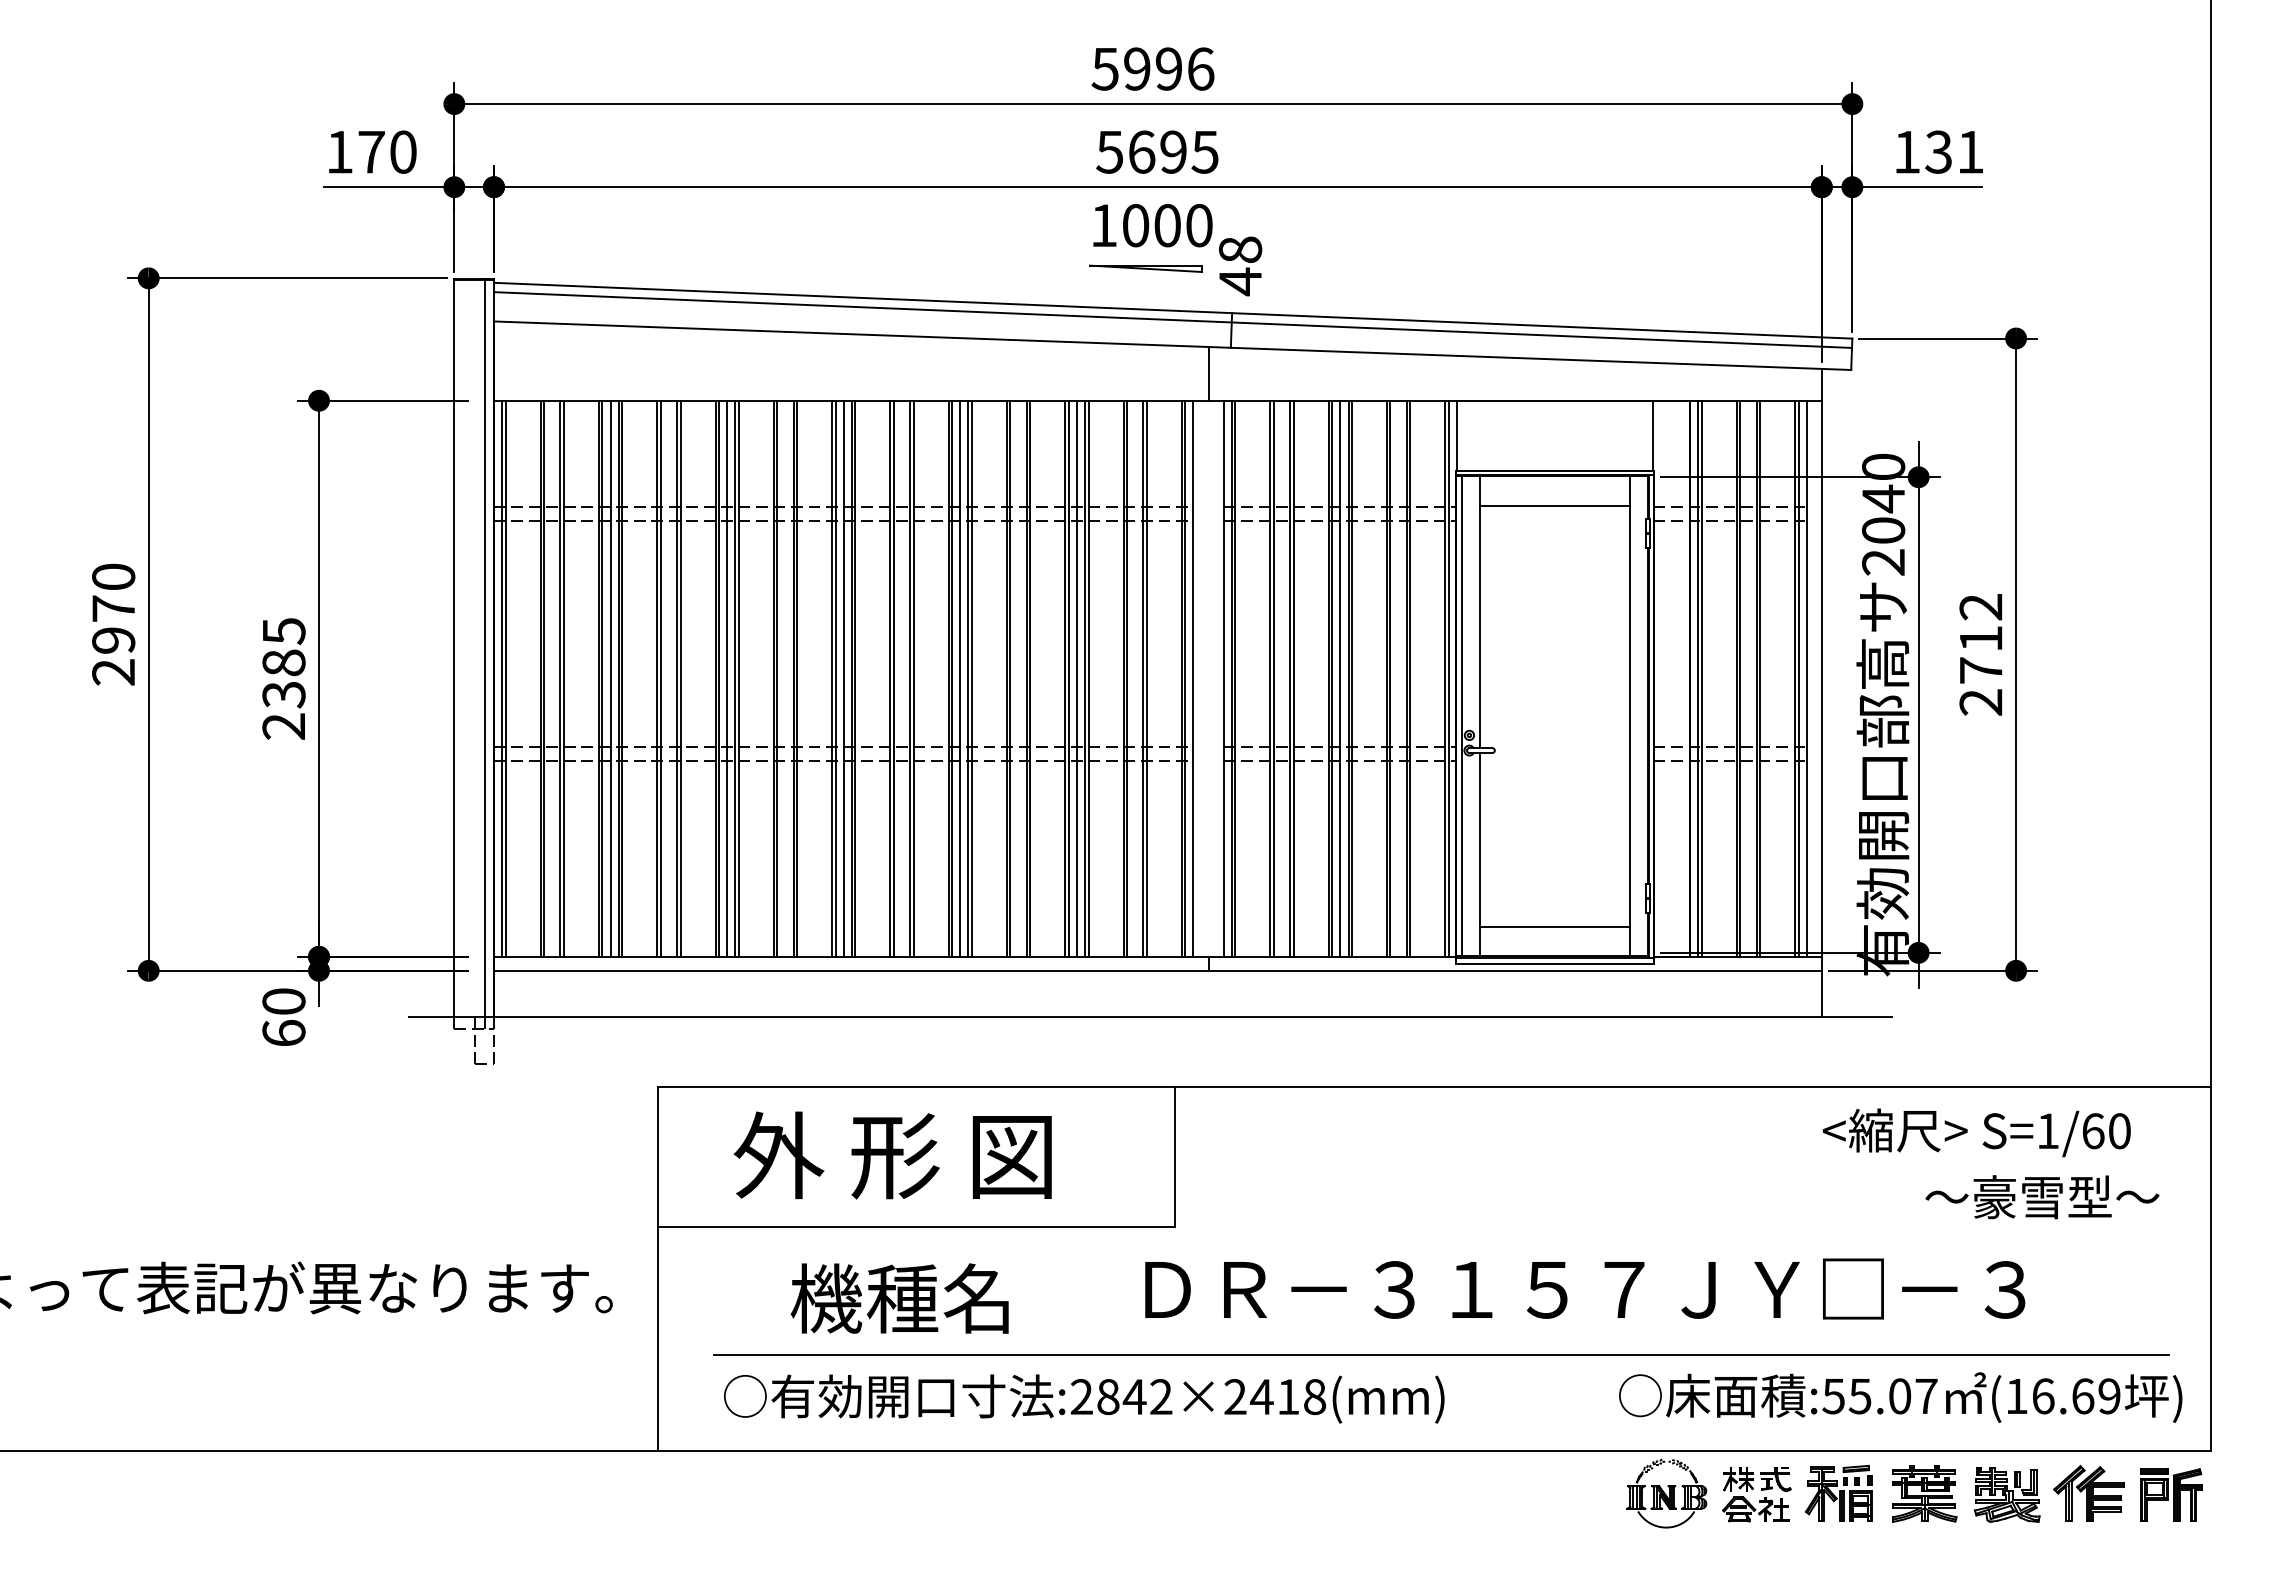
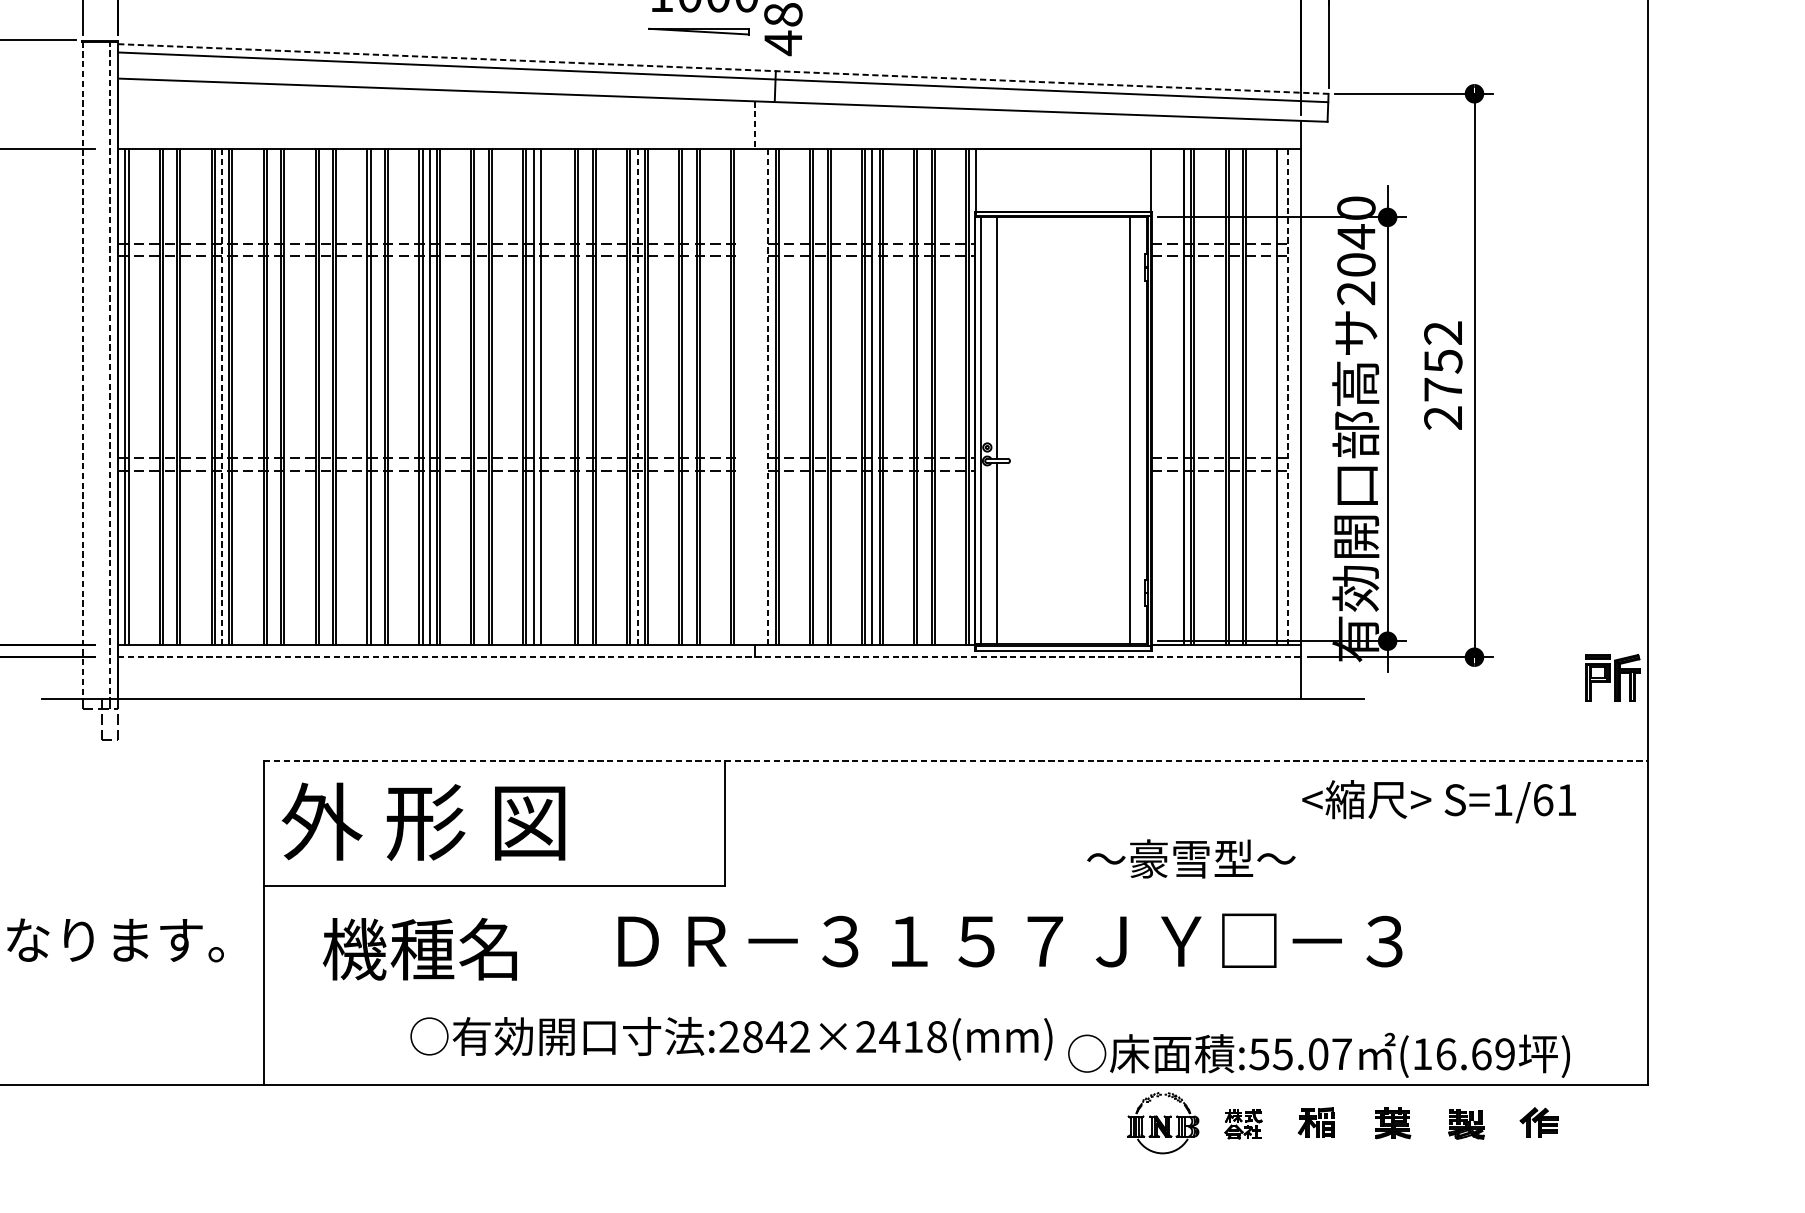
line: (1173, 310) -> (723, 68), solid -> dashed
line: (1208, 373) -> (754, 124), solid -> dashed
line: (1555, 505) -> (1064, 242), removed
text: (1981, 639) -> (1443, 361), 2712 -> 2752
line: (454, 648) -> (82, 370), solid -> dashed
line: (484, 648) -> (109, 370), solid -> dashed
line: (727, 678) -> (326, 396), removed
line: (971, 678) -> (543, 396), removed
line: (1193, 678) -> (741, 396), removed
line: (1798, 678) -> (1280, 396), removed
line: (610, 679) -> (221, 397), solid -> dashed
line: (1076, 679) -> (637, 397), solid -> dashed
line: (1223, 679) -> (768, 397), solid -> dashed
line: (1806, 679) -> (1287, 397), solid -> dashed
line: (1555, 926) -> (1064, 617), removed
line: (1157, 970) -> (709, 656), solid -> dashed
line: (1434, 1087) -> (956, 761), solid -> dashed
text: (2119, 1131) -> (1566, 800), S=1/60 -> S=1/61
text: (892, 1155) -> (423, 821), moved
text: (2042, 1197) -> (1191, 859), moved
text: (1585, 1288) -> (1010, 940), moved
text: (899, 1298) -> (419, 949), moved
line: (1440, 1354) -> (961, 999), removed
text: (1900, 1397) -> (1318, 1055), moved
text: (1084, 1398) -> (731, 1038), moved
part: (1838, 1493) -> (1316, 1122), size x0.6
part: (1924, 1493) -> (1392, 1122), size x0.6
part: (2088, 1493) -> (1538, 1122), size x0.6
part: (1756, 1494) -> (1243, 1123), size x0.6
part: (2006, 1494) -> (1465, 1123), size x0.6
part: (2171, 1494) -> (1612, 677), moved

